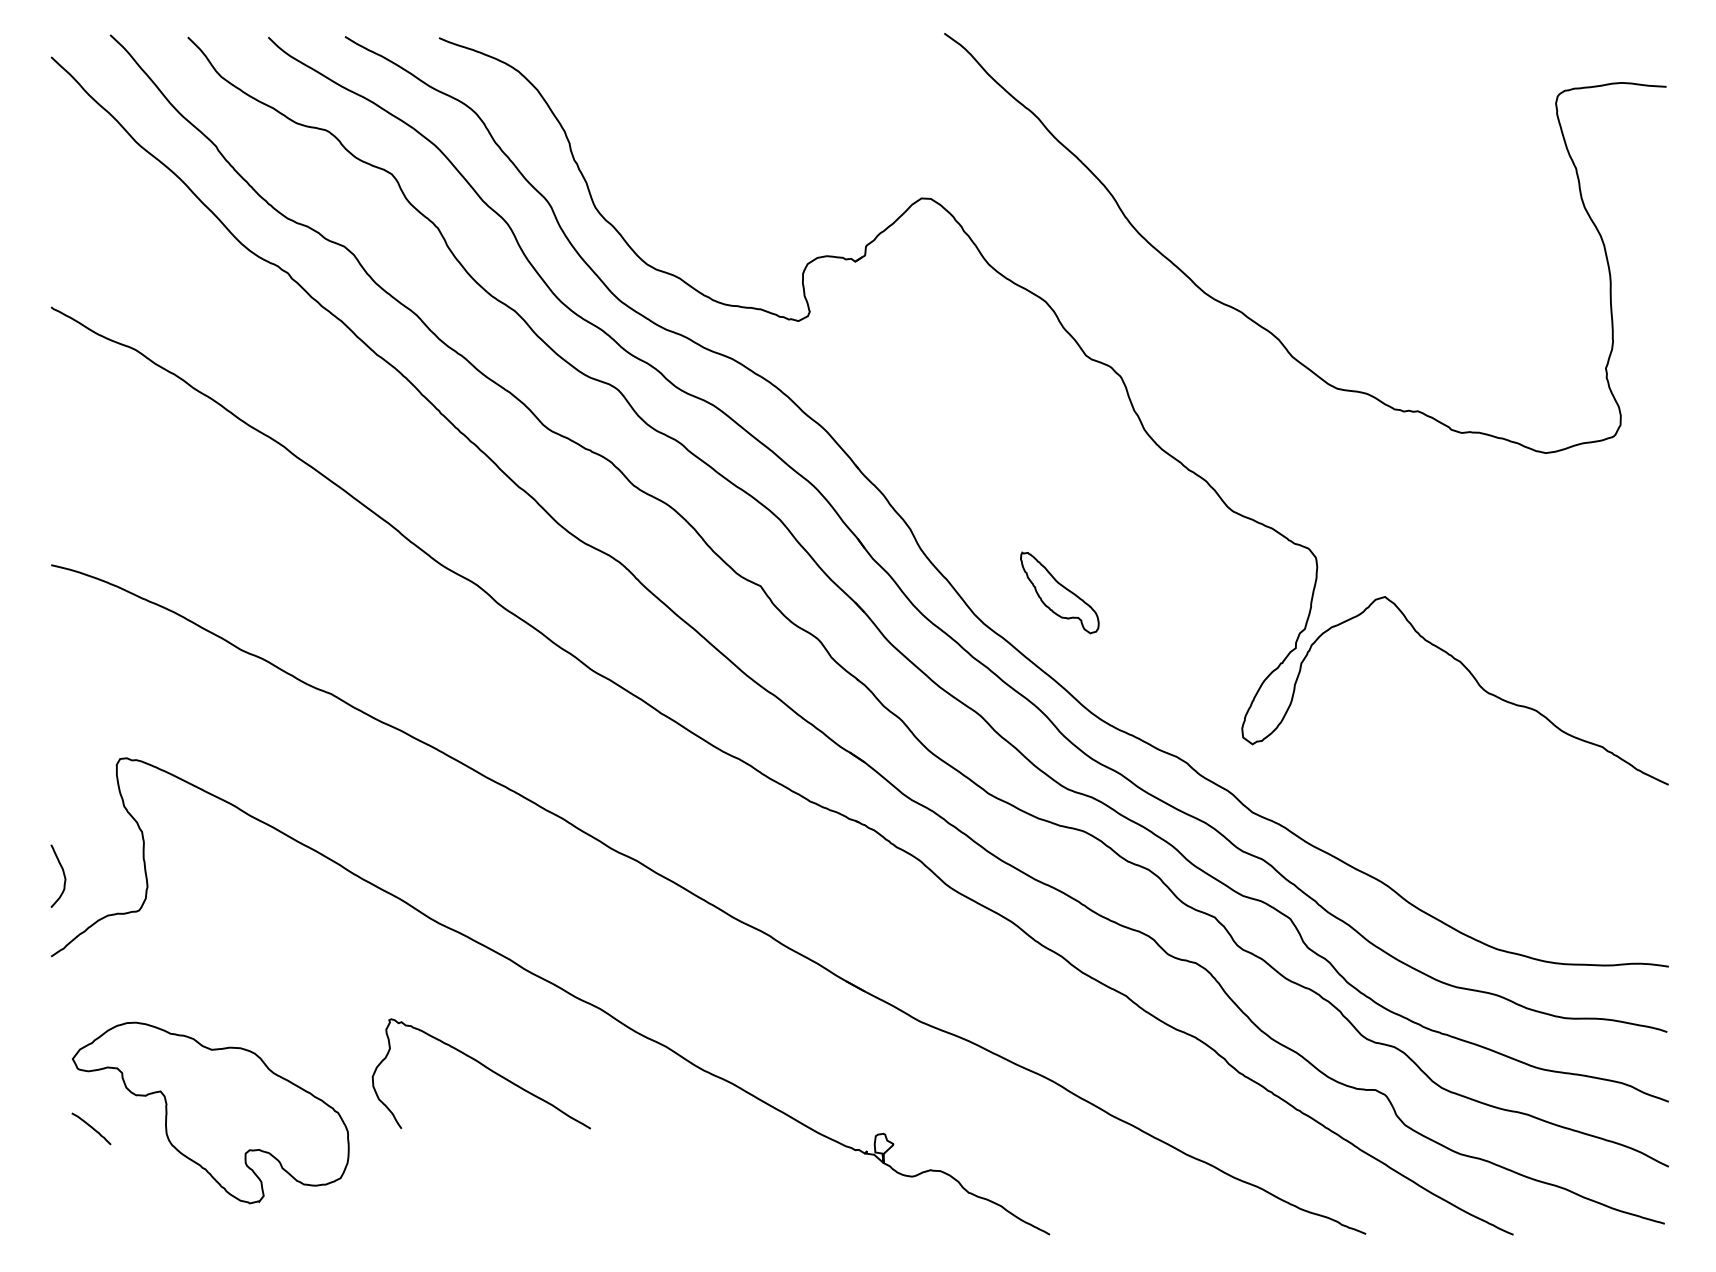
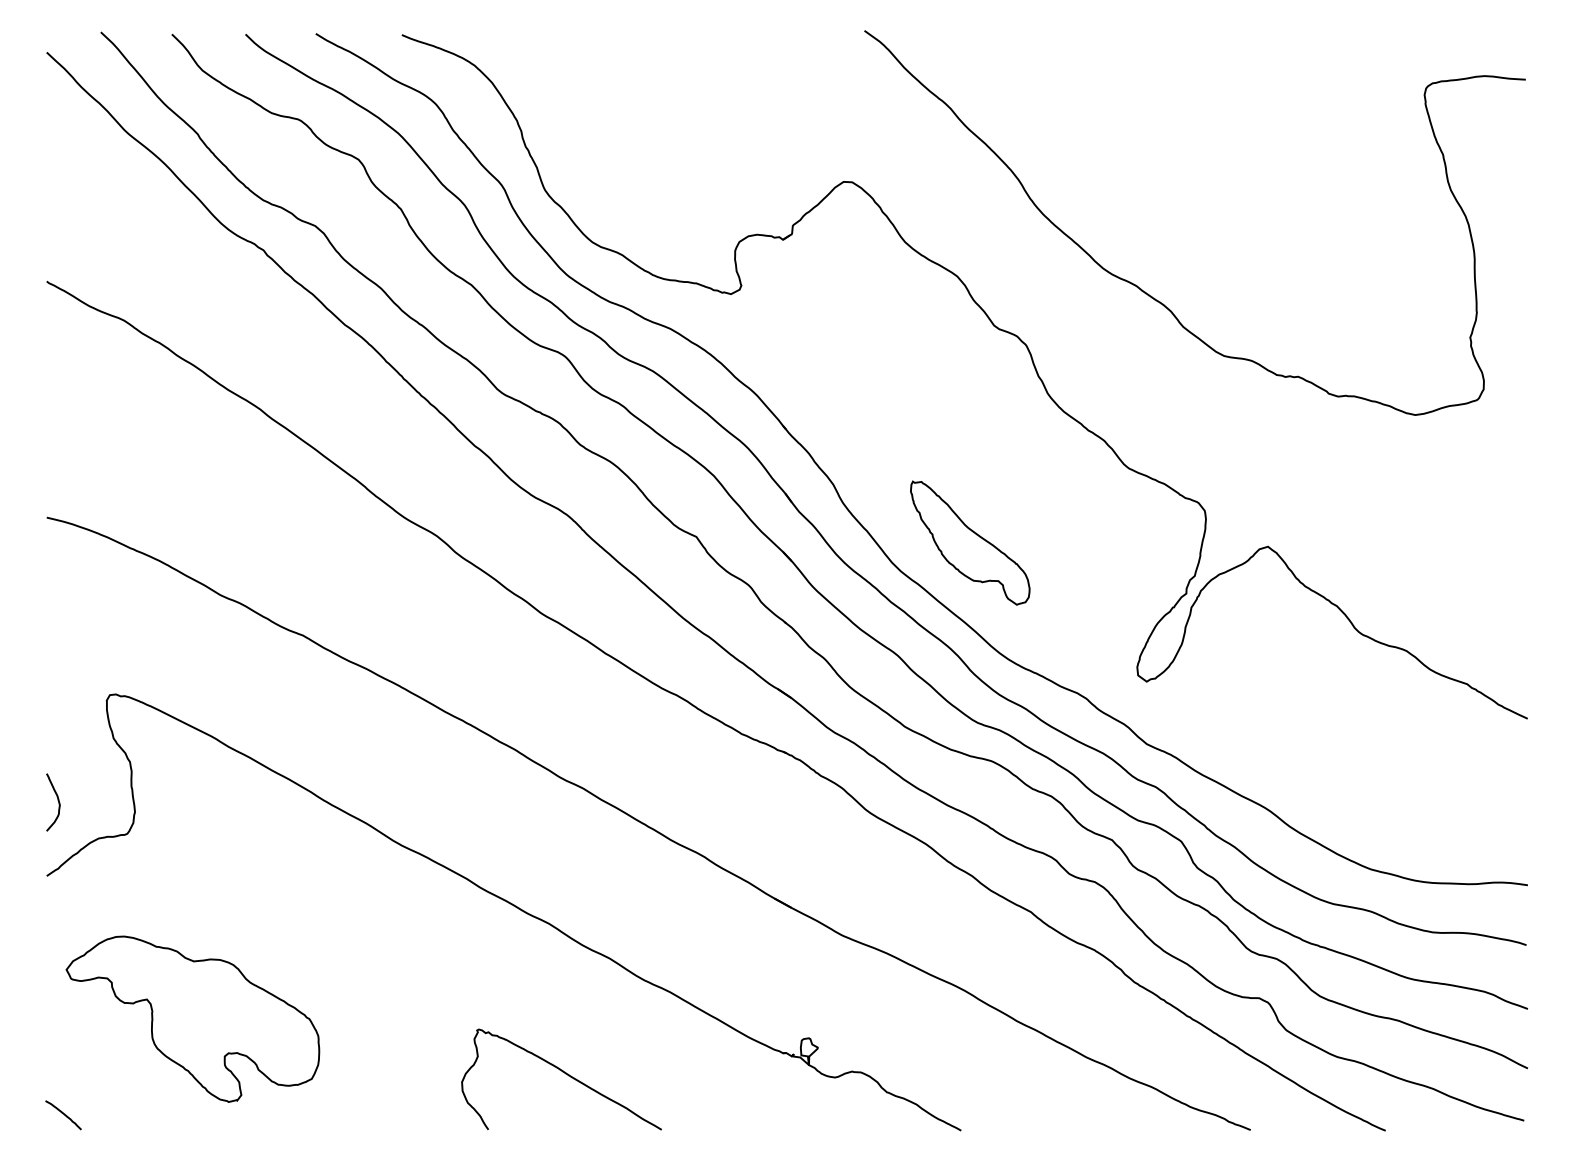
part: (1059, 592) -> (969, 542), size x1.67
curve: (484, 1067) -> (564, 1073), moved
curve: (91, 1128) -> (63, 1114), moved

